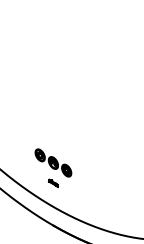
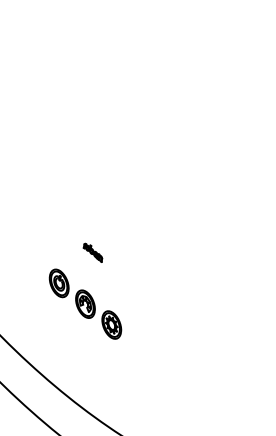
part: (53, 182) -> (93, 251), moved

